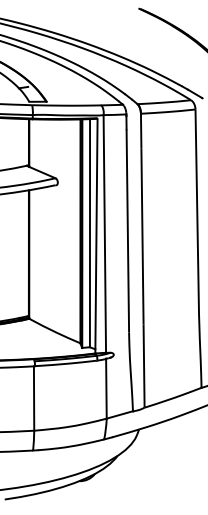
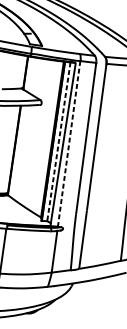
line: (89, 233) -> (58, 141), solid -> dashed
line: (104, 233) -> (68, 143), solid -> dashed

